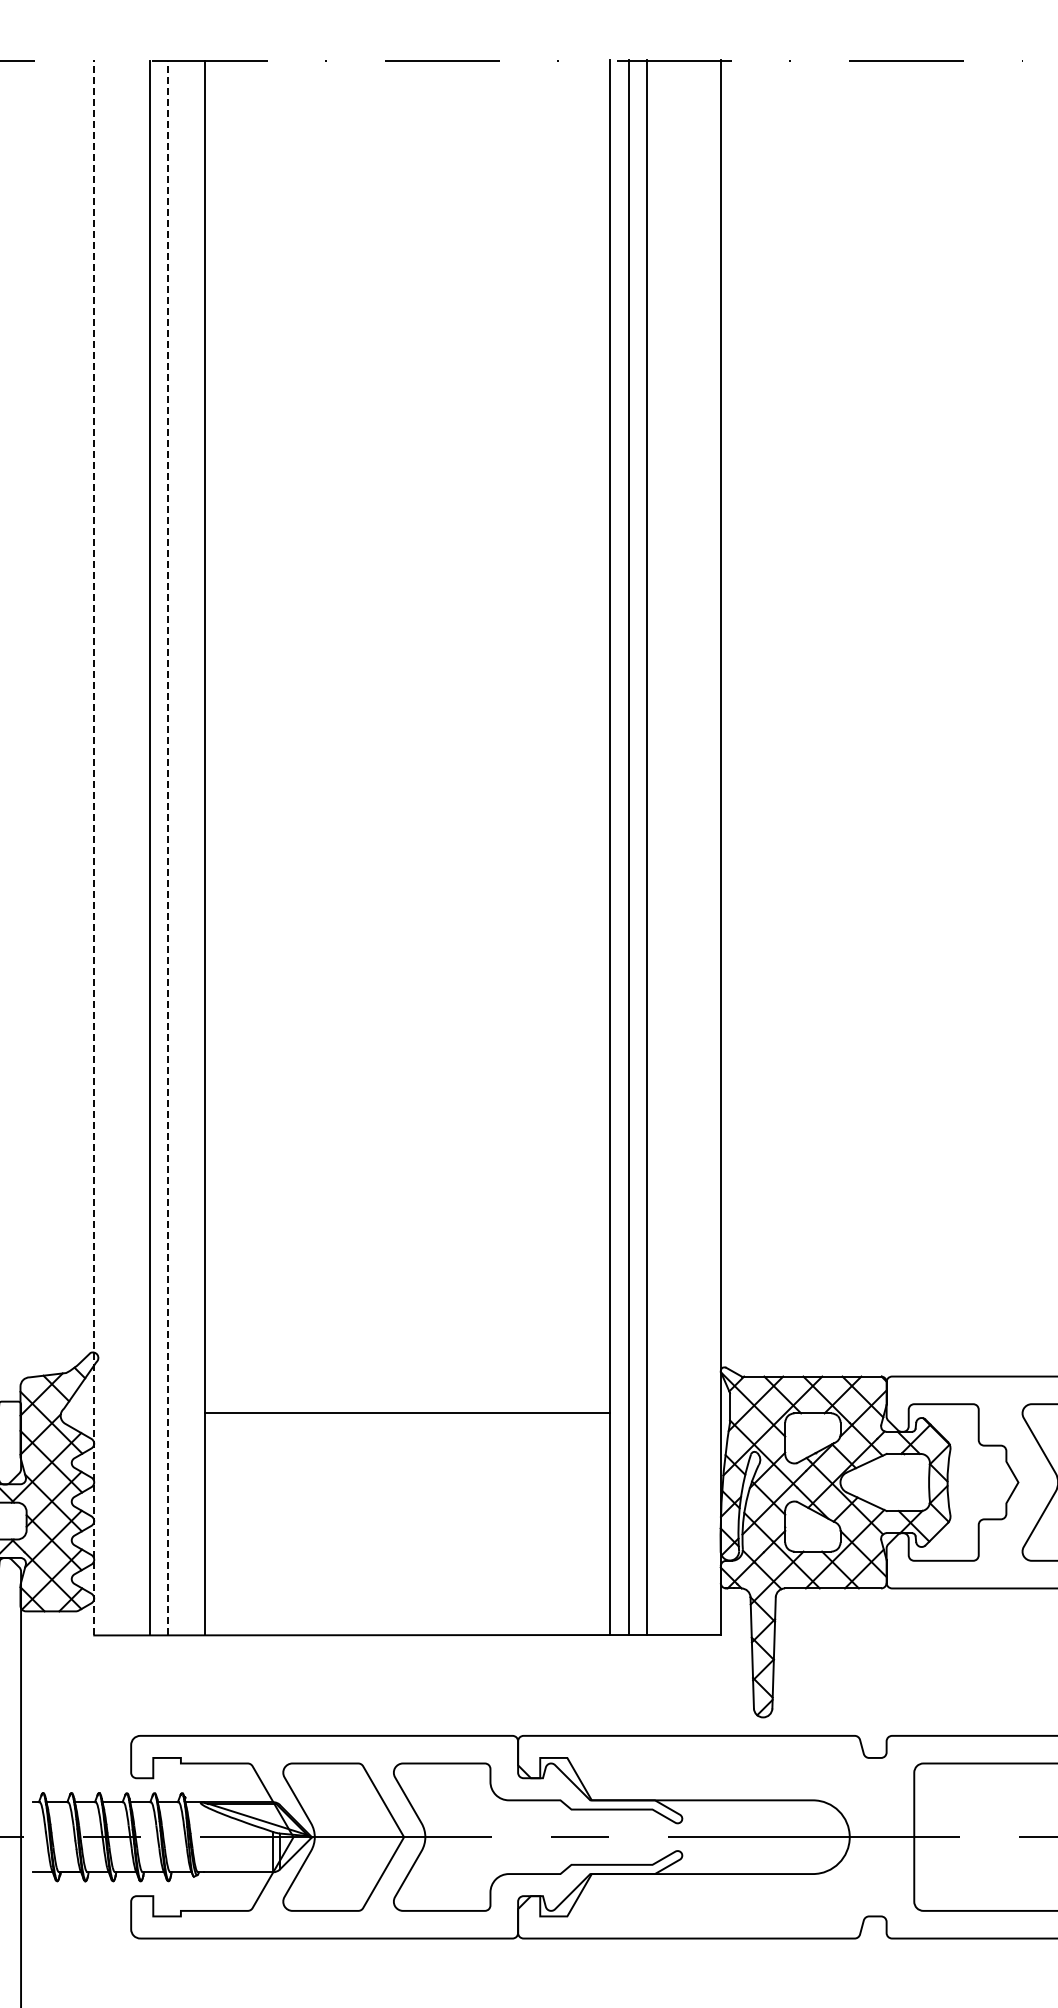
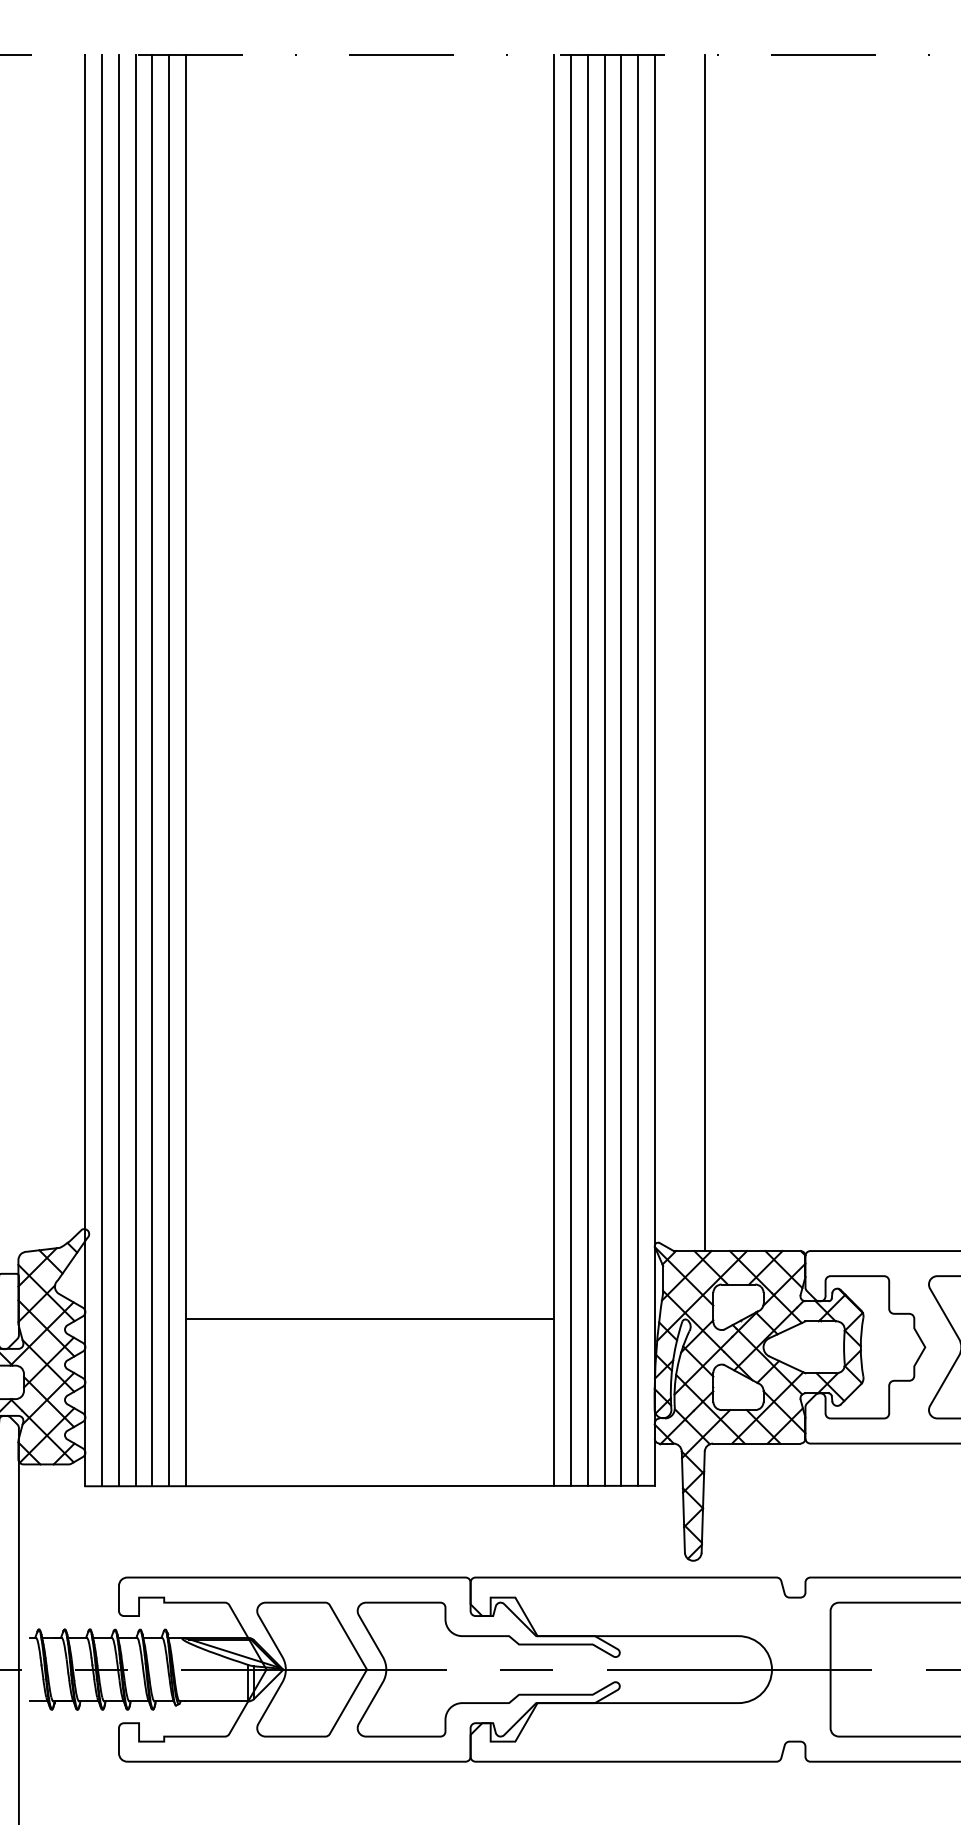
line: (776, 718) -> (705, 653), added
line: (94, 847) -> (85, 770), dashed -> solid
line: (112, 847) -> (102, 770), added
line: (131, 847) -> (119, 770), added
line: (167, 847) -> (152, 770), dashed -> solid
line: (186, 847) -> (169, 770), added
line: (665, 847) -> (604, 770), added
line: (683, 847) -> (620, 770), added
line: (702, 847) -> (638, 770), added
line: (407, 1413) -> (370, 1319), moved

